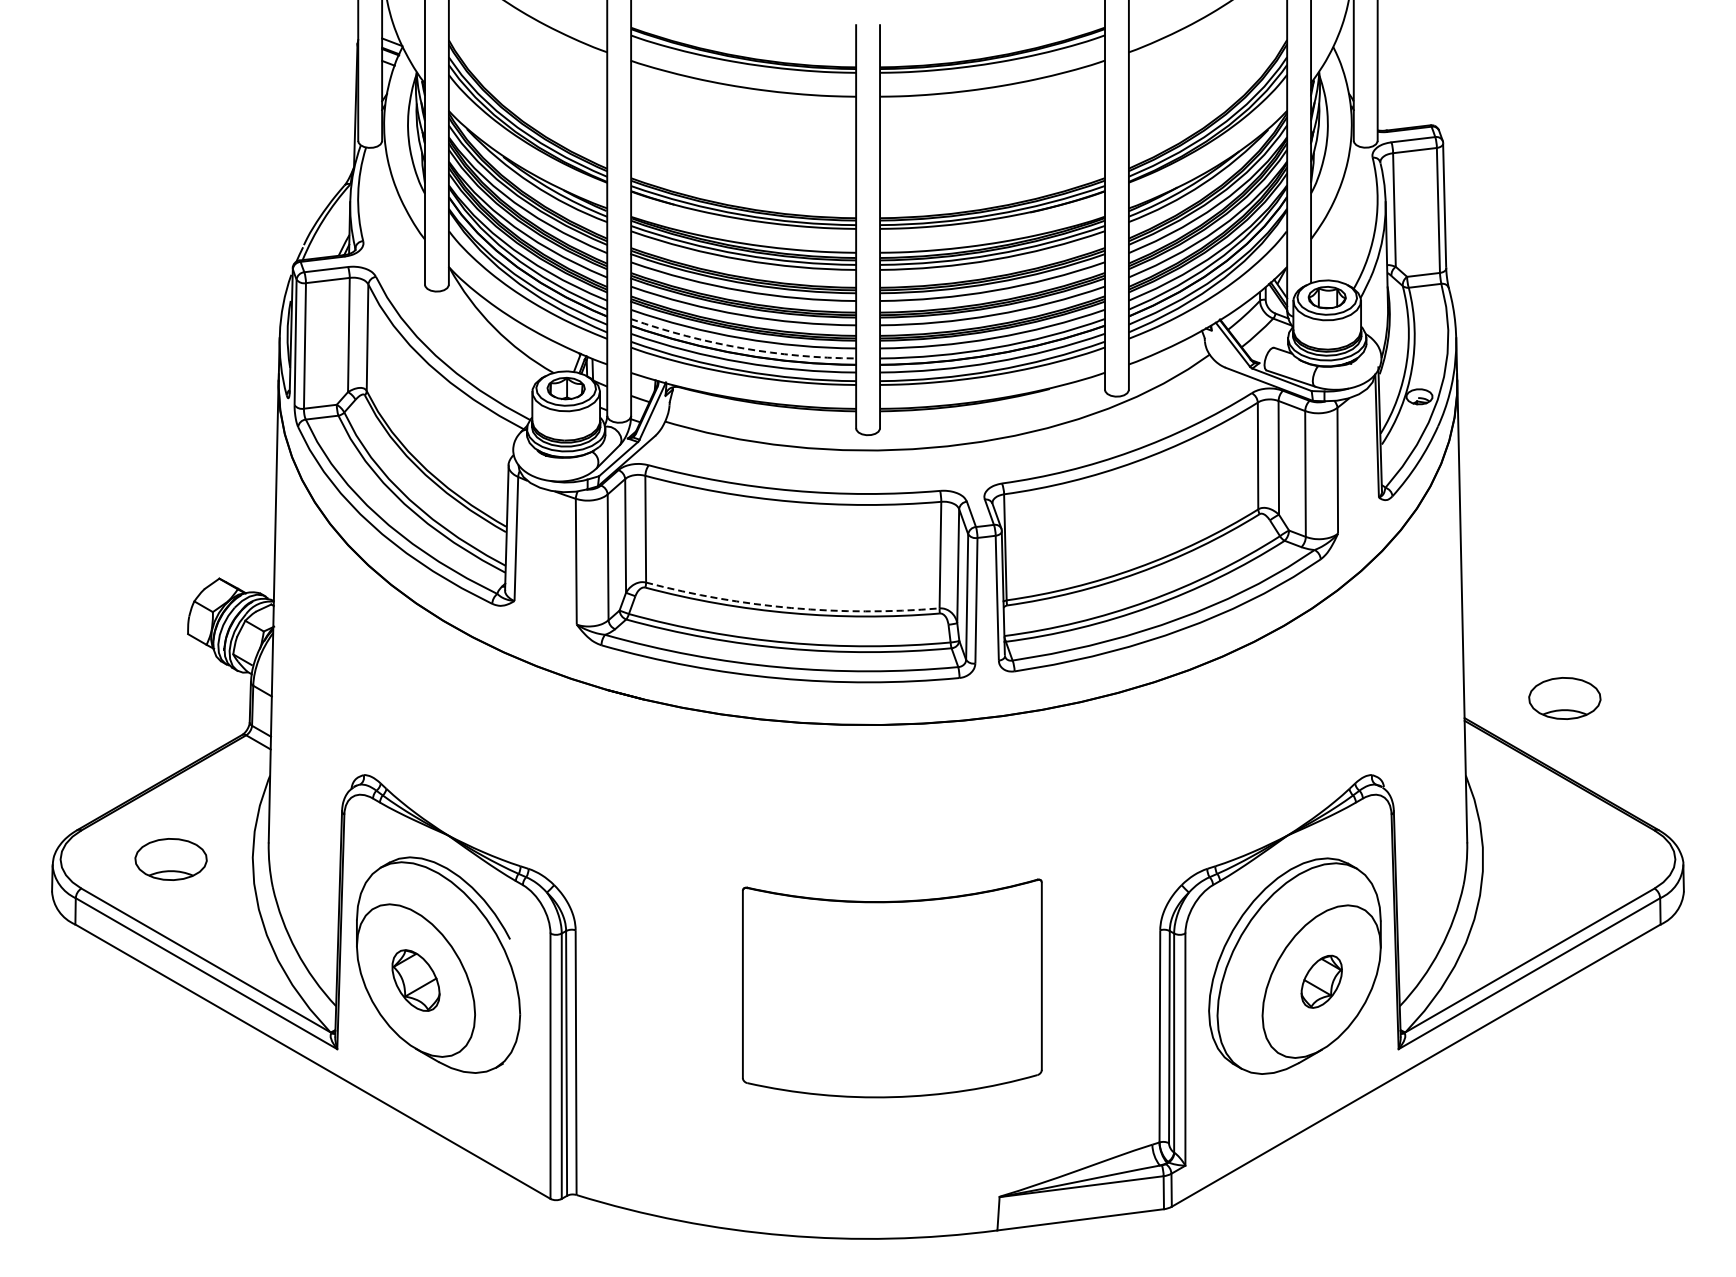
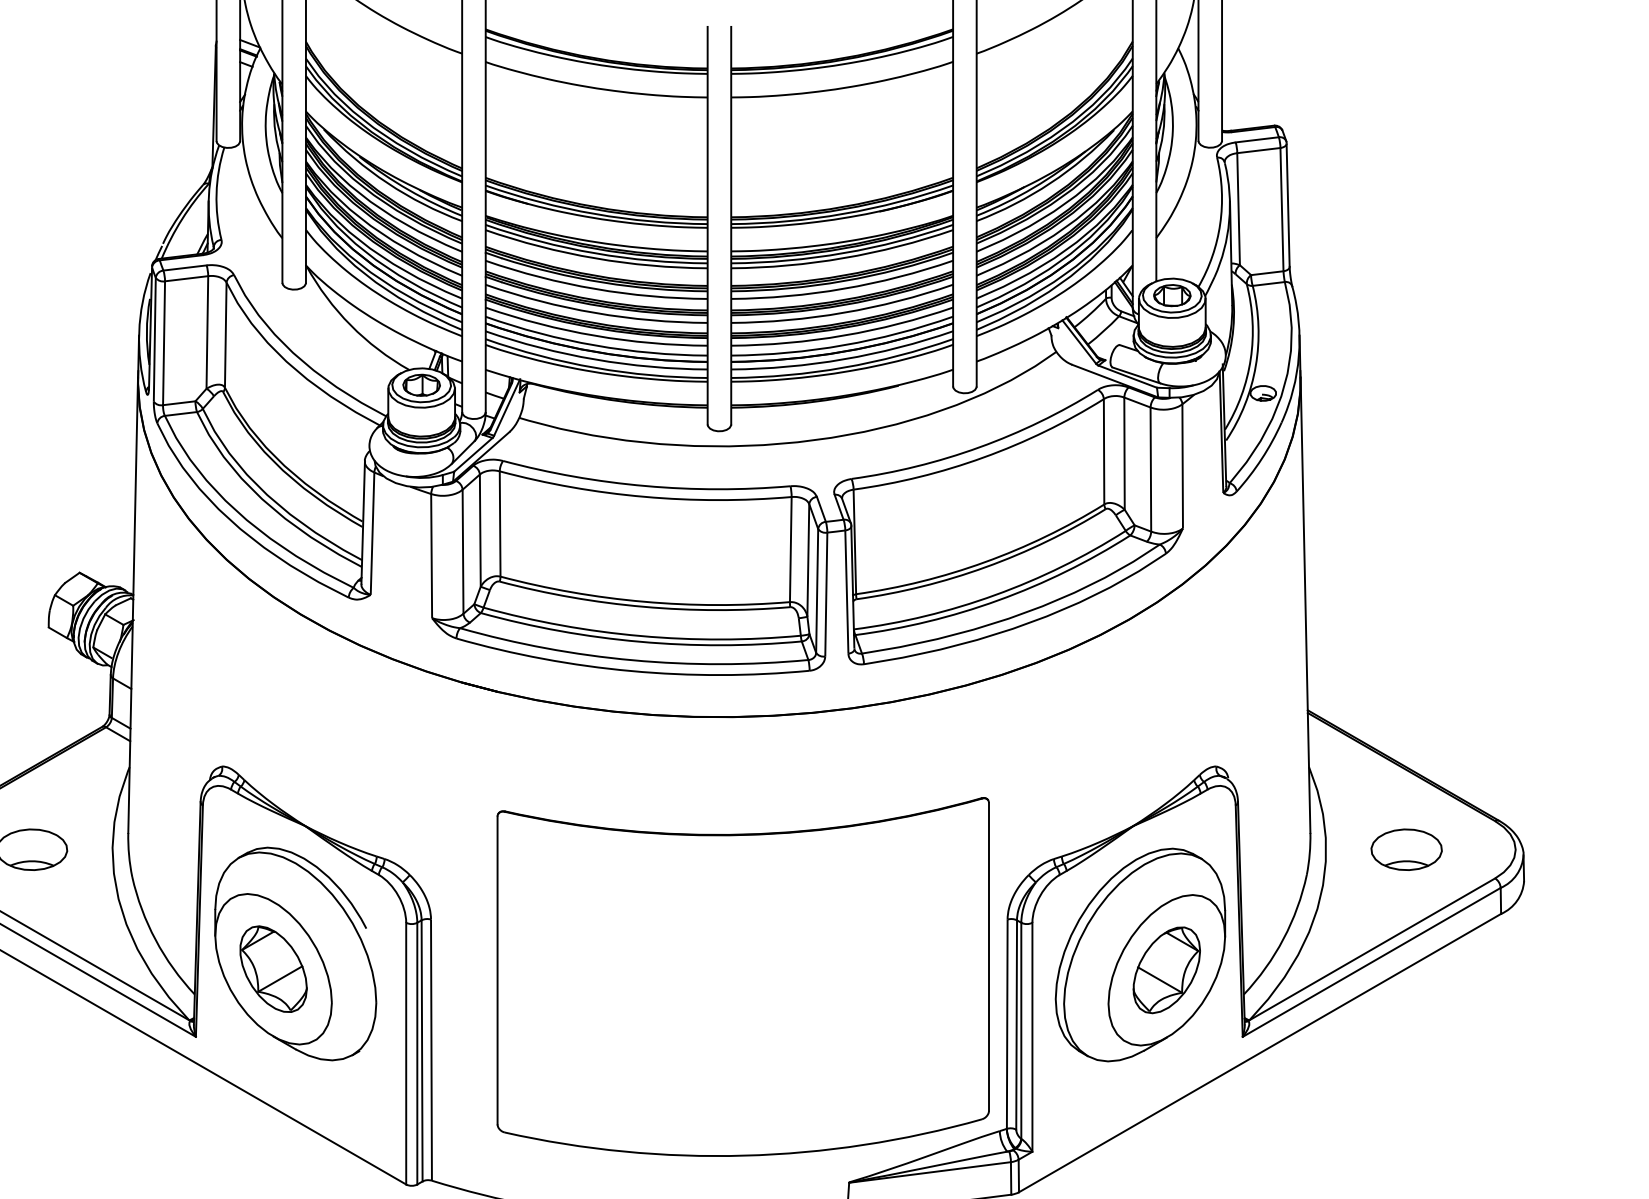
arc: (741, 348) -> (594, 345), dashed -> solid
arc: (791, 608) -> (643, 602), dashed -> solid
part: (1564, 698) -> (1406, 849), moved
part: (415, 980) -> (273, 969), size x1.43
part: (1321, 981) -> (1166, 970), size x1.67
part: (892, 988) -> (743, 977), size x1.67

